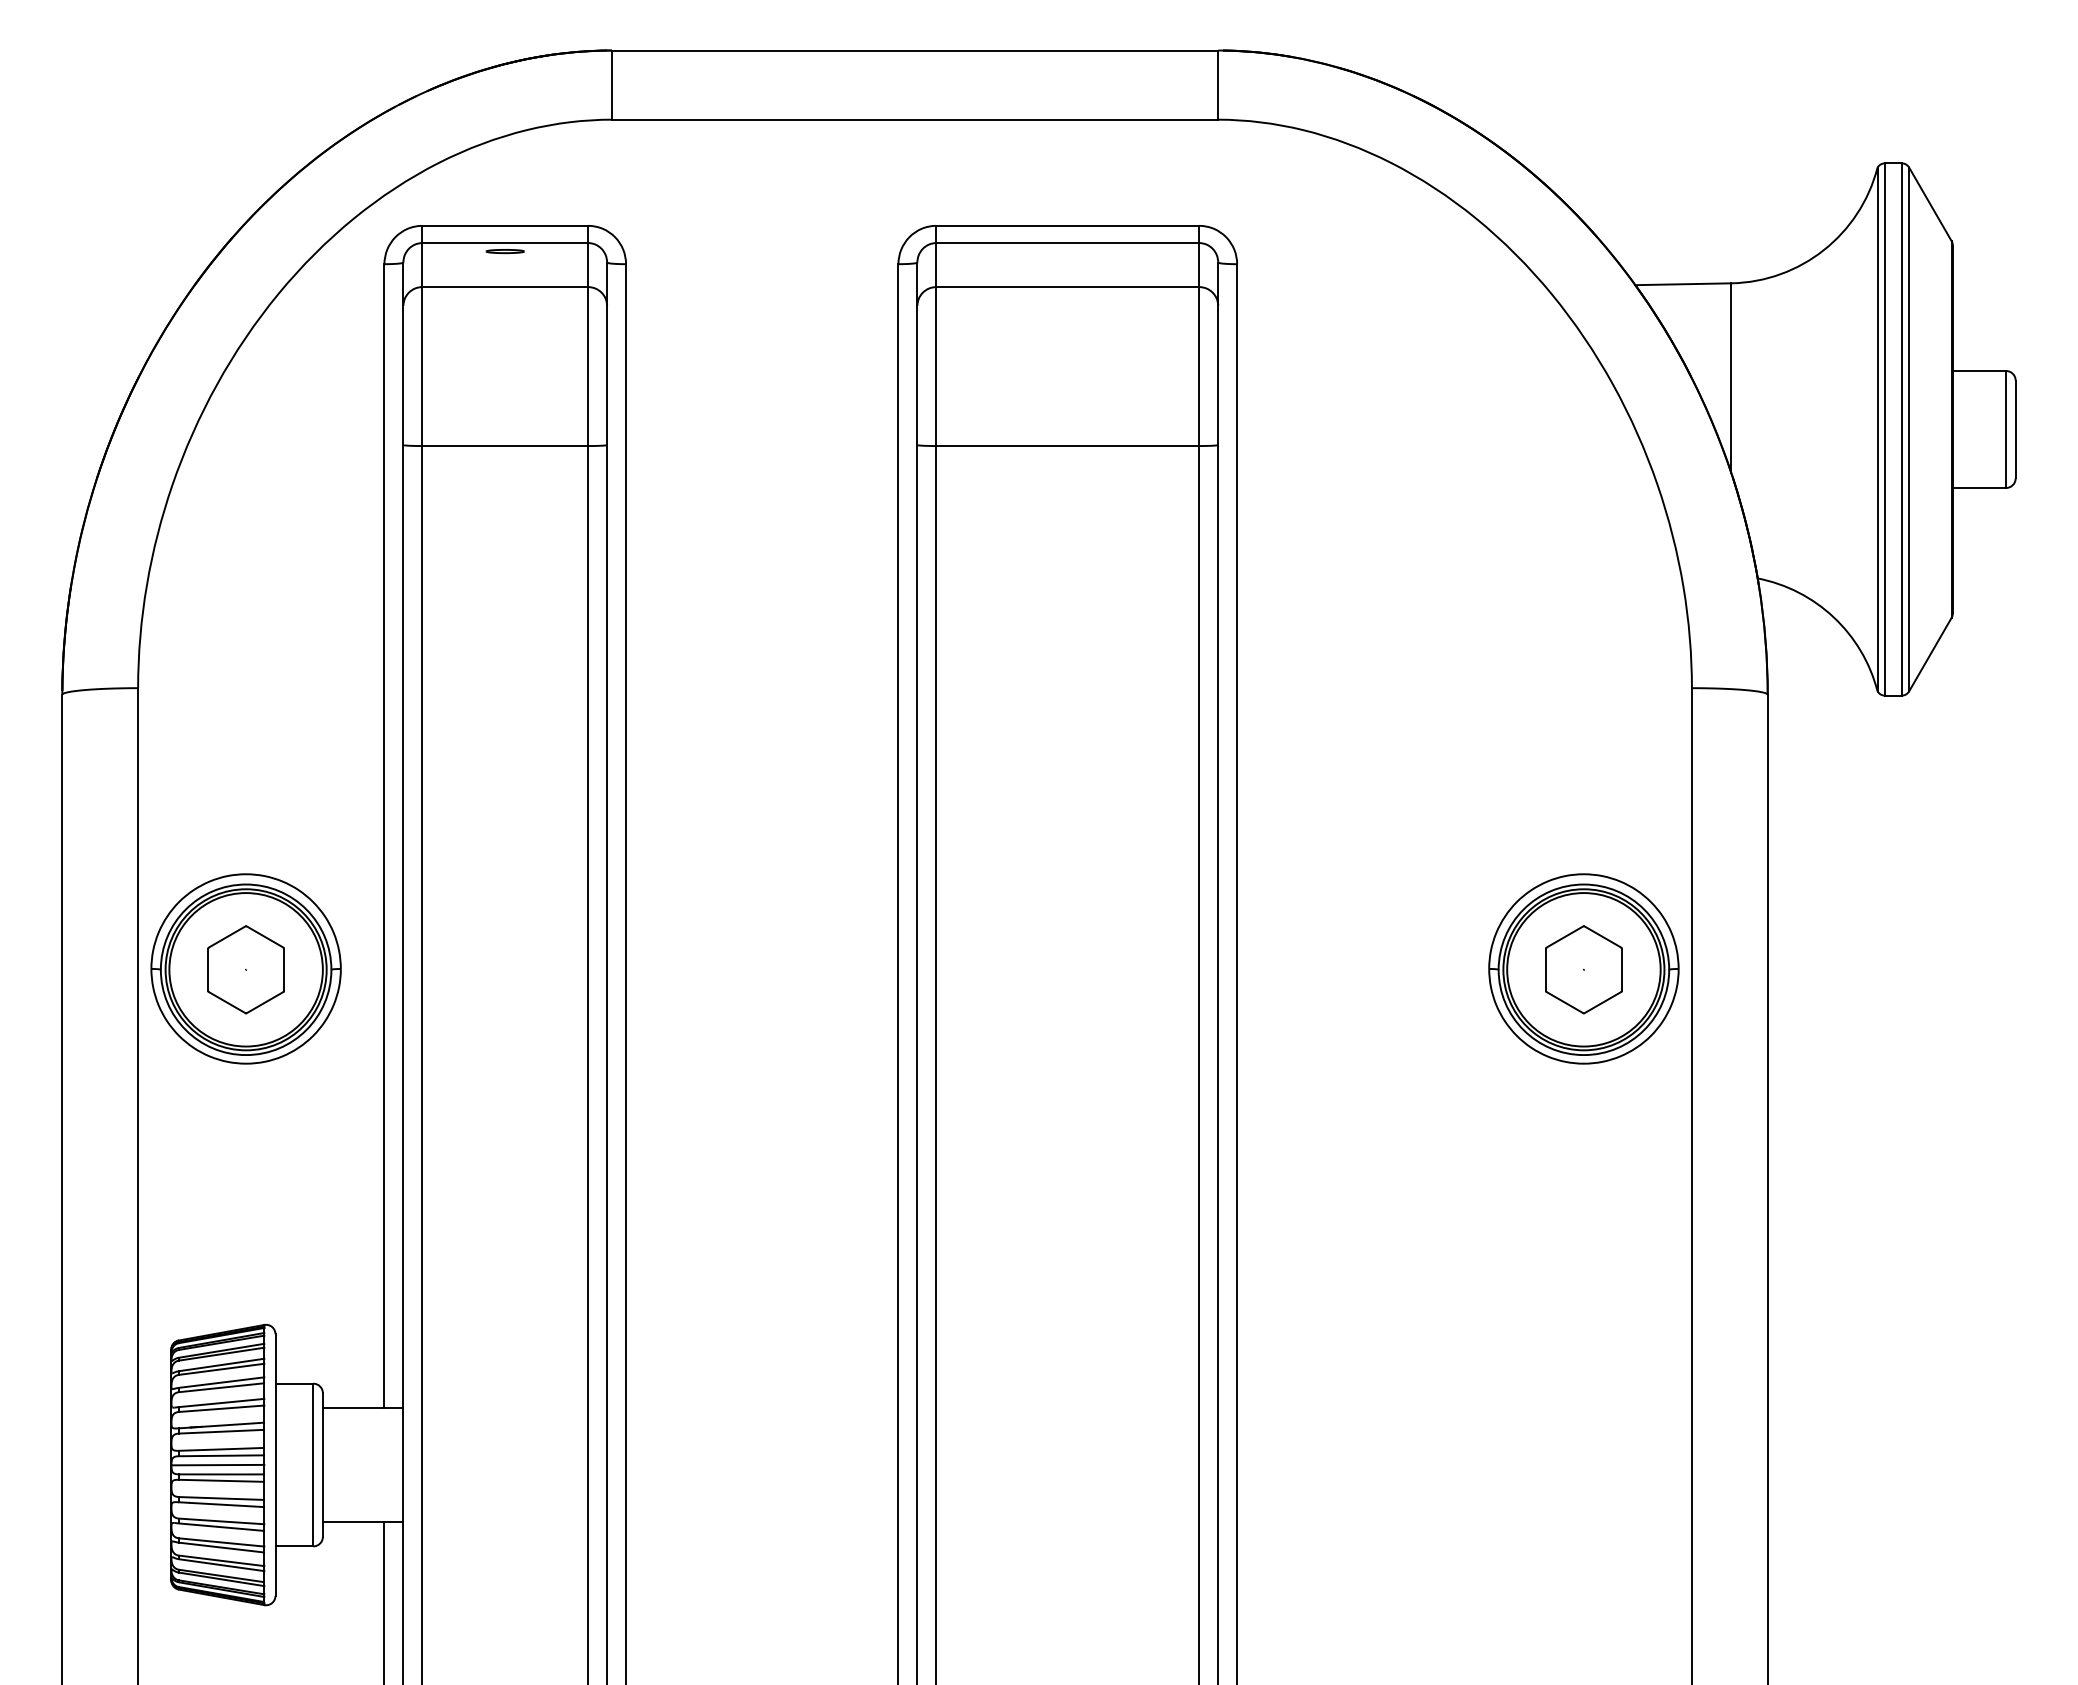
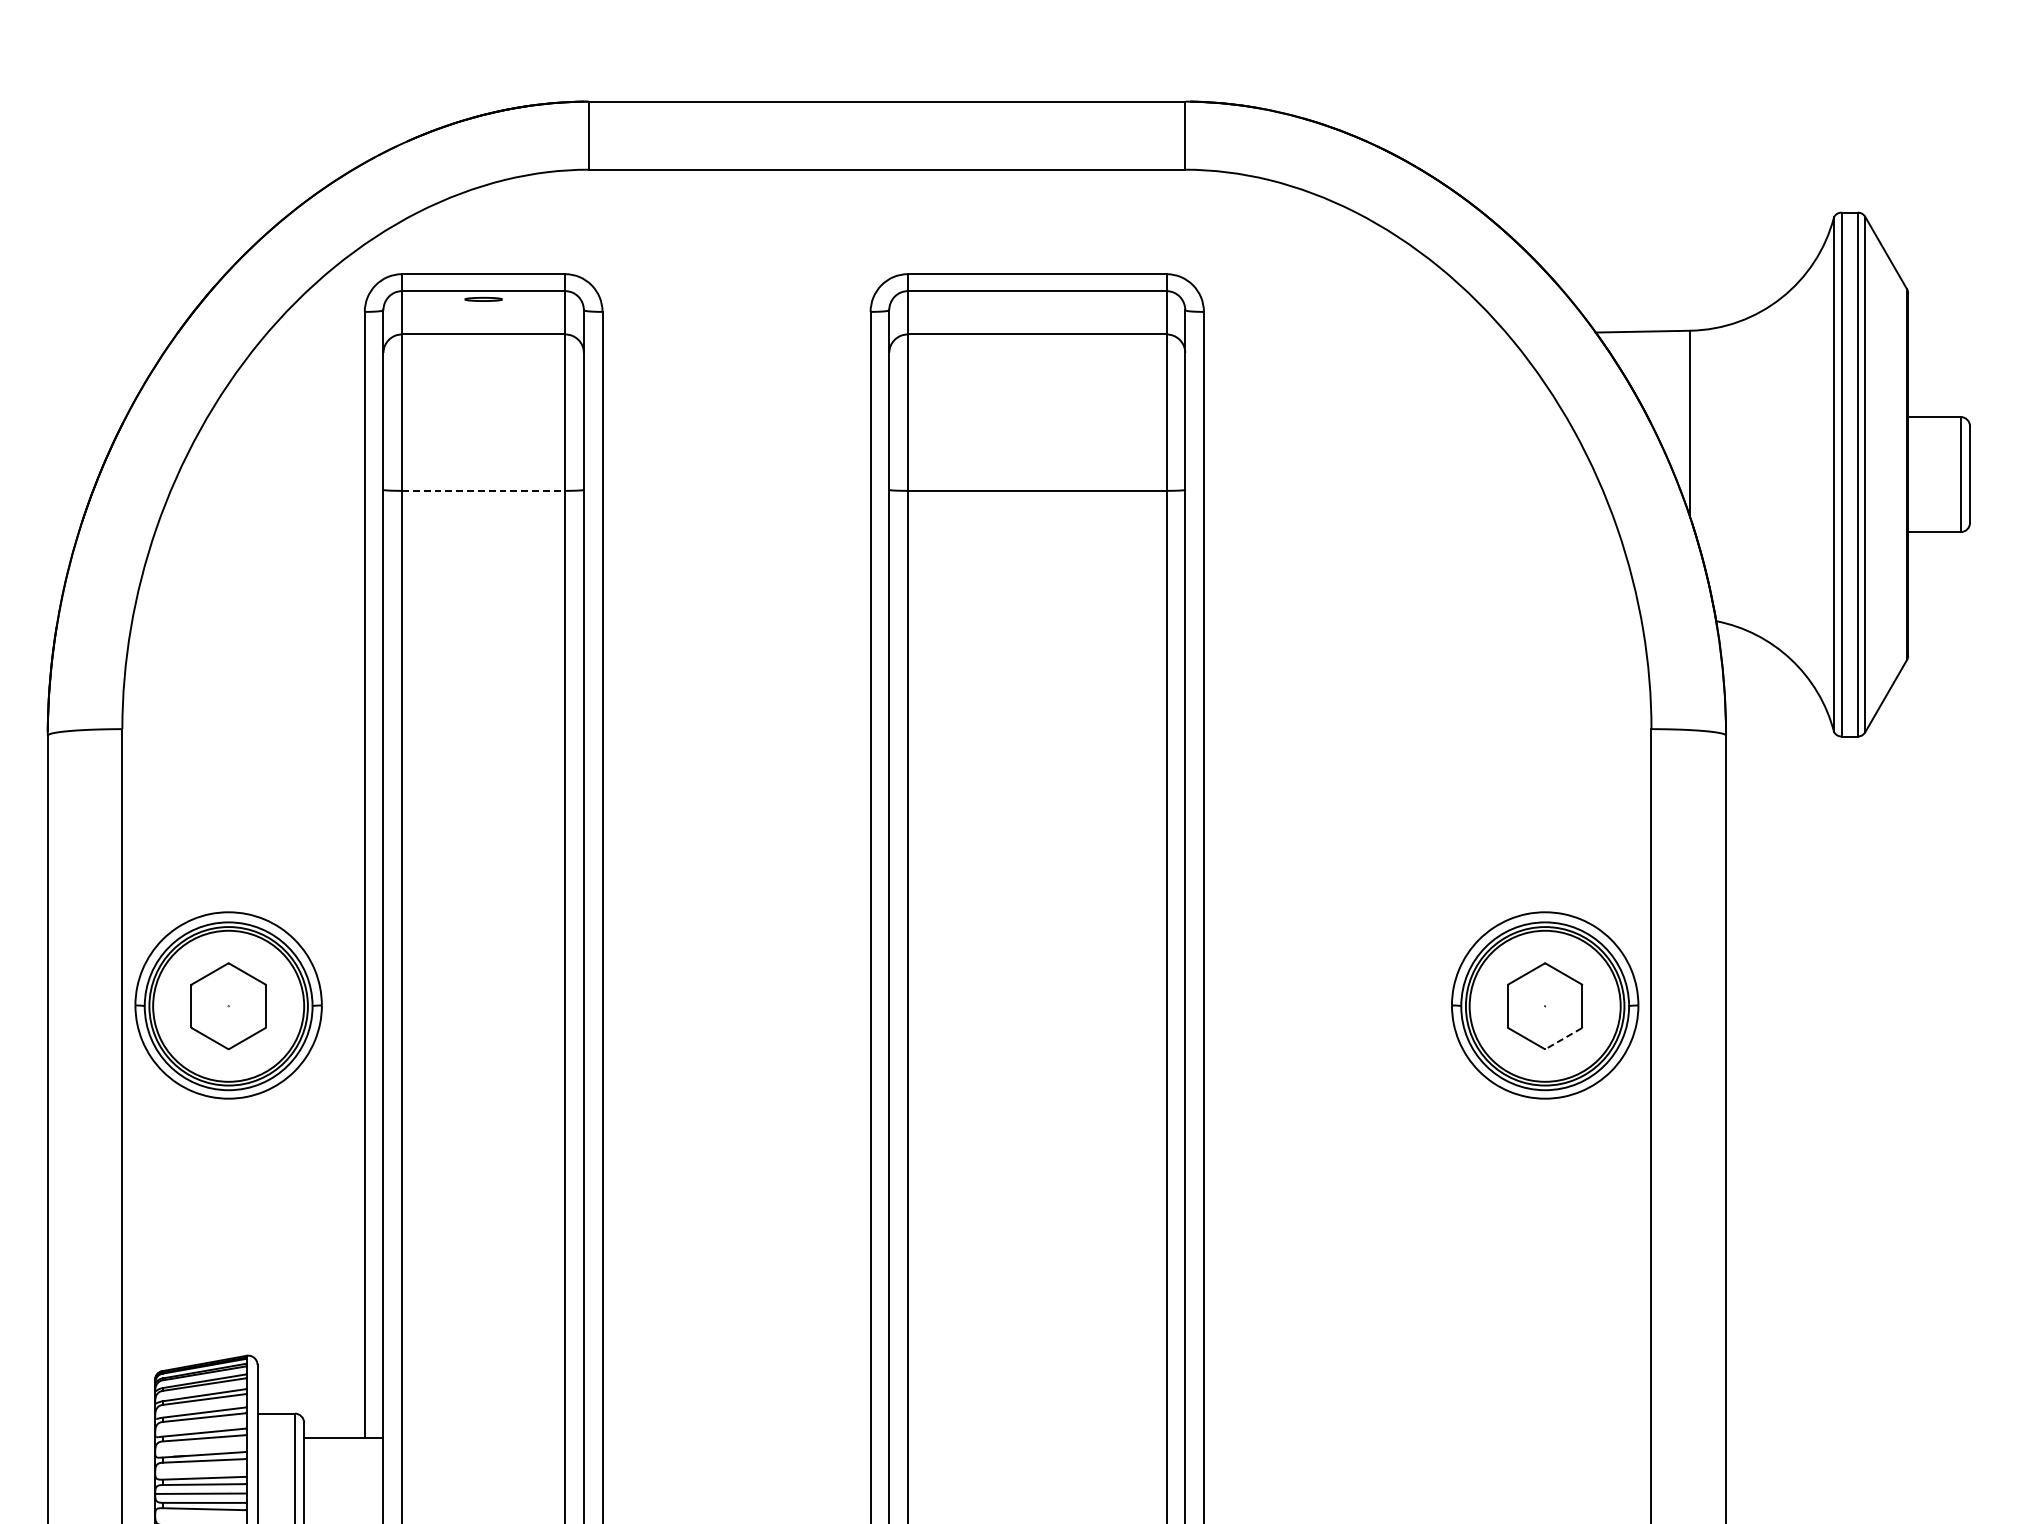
line: (505, 446) -> (483, 491), solid -> dashed
line: (1602, 1002) -> (1563, 1038), solid -> dashed

